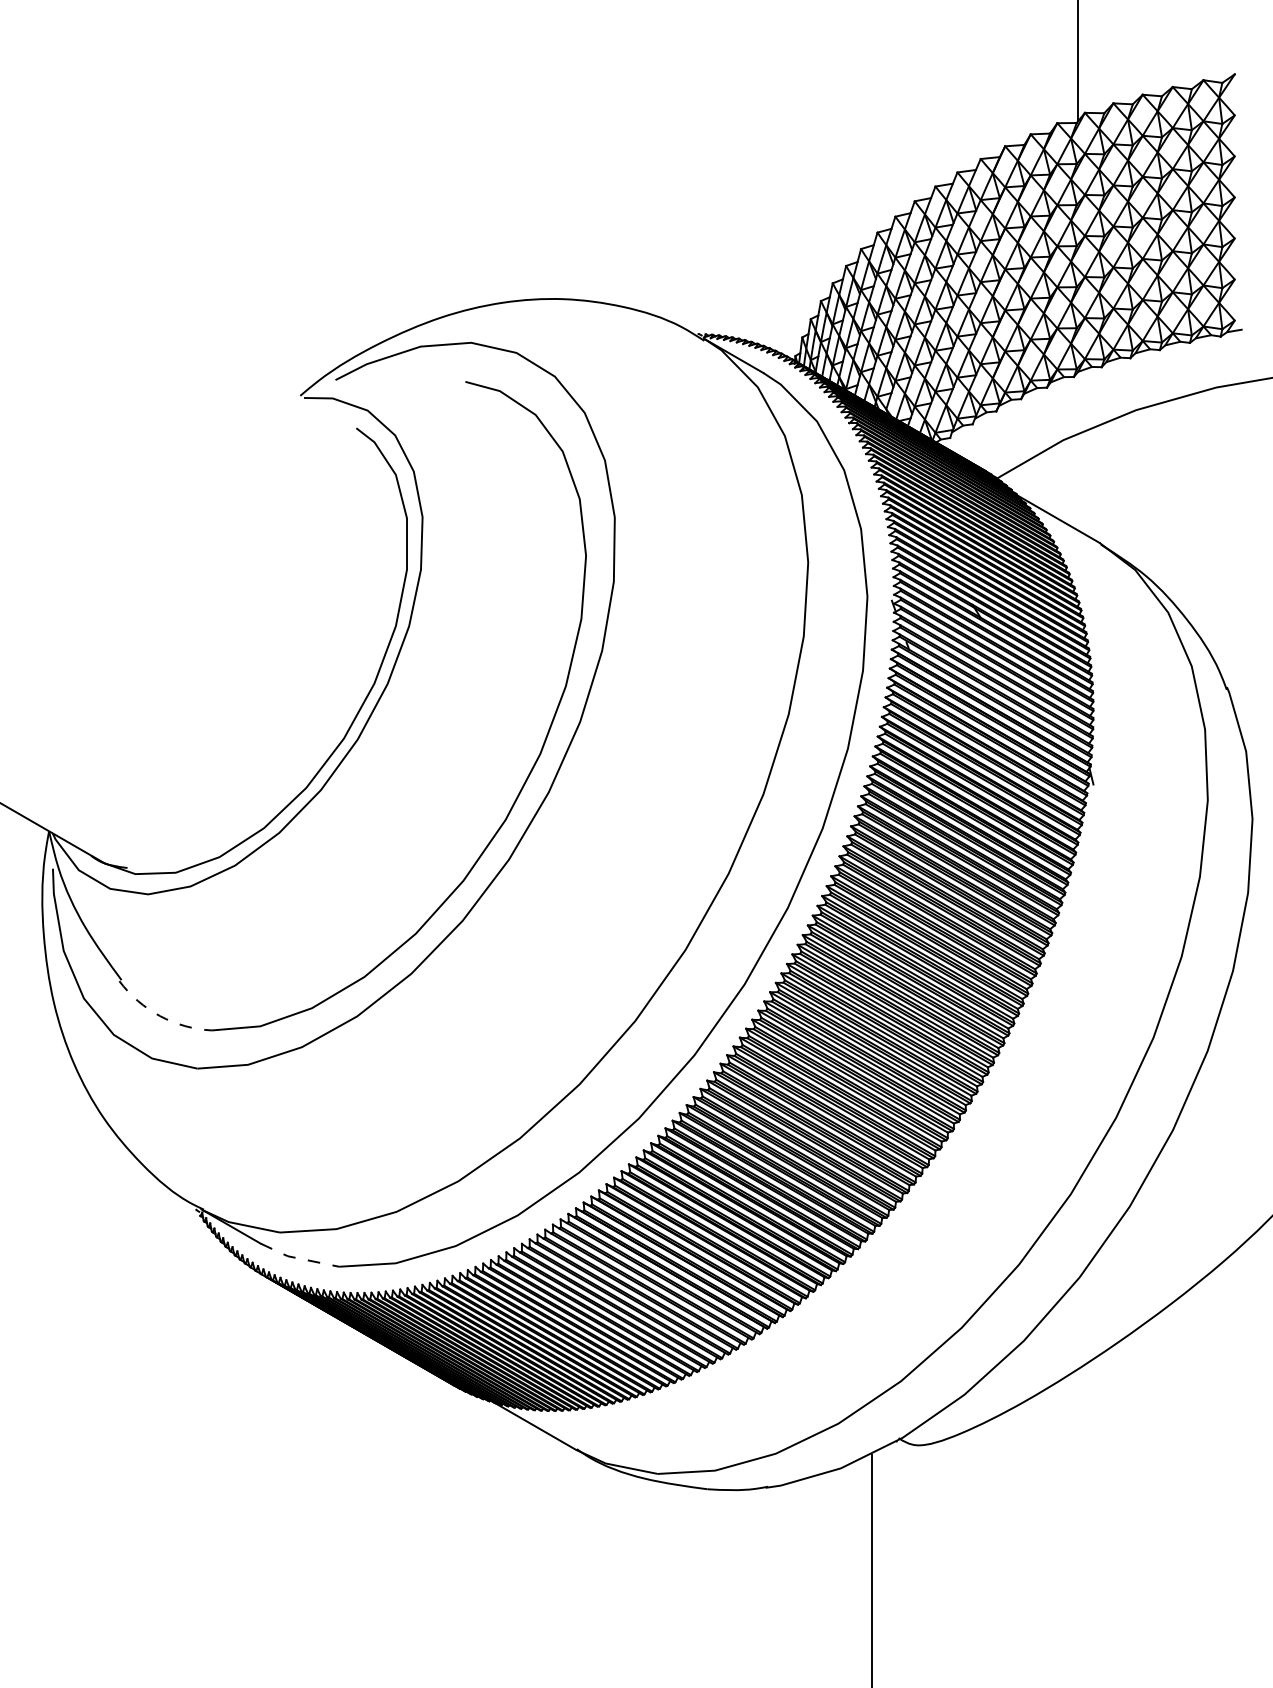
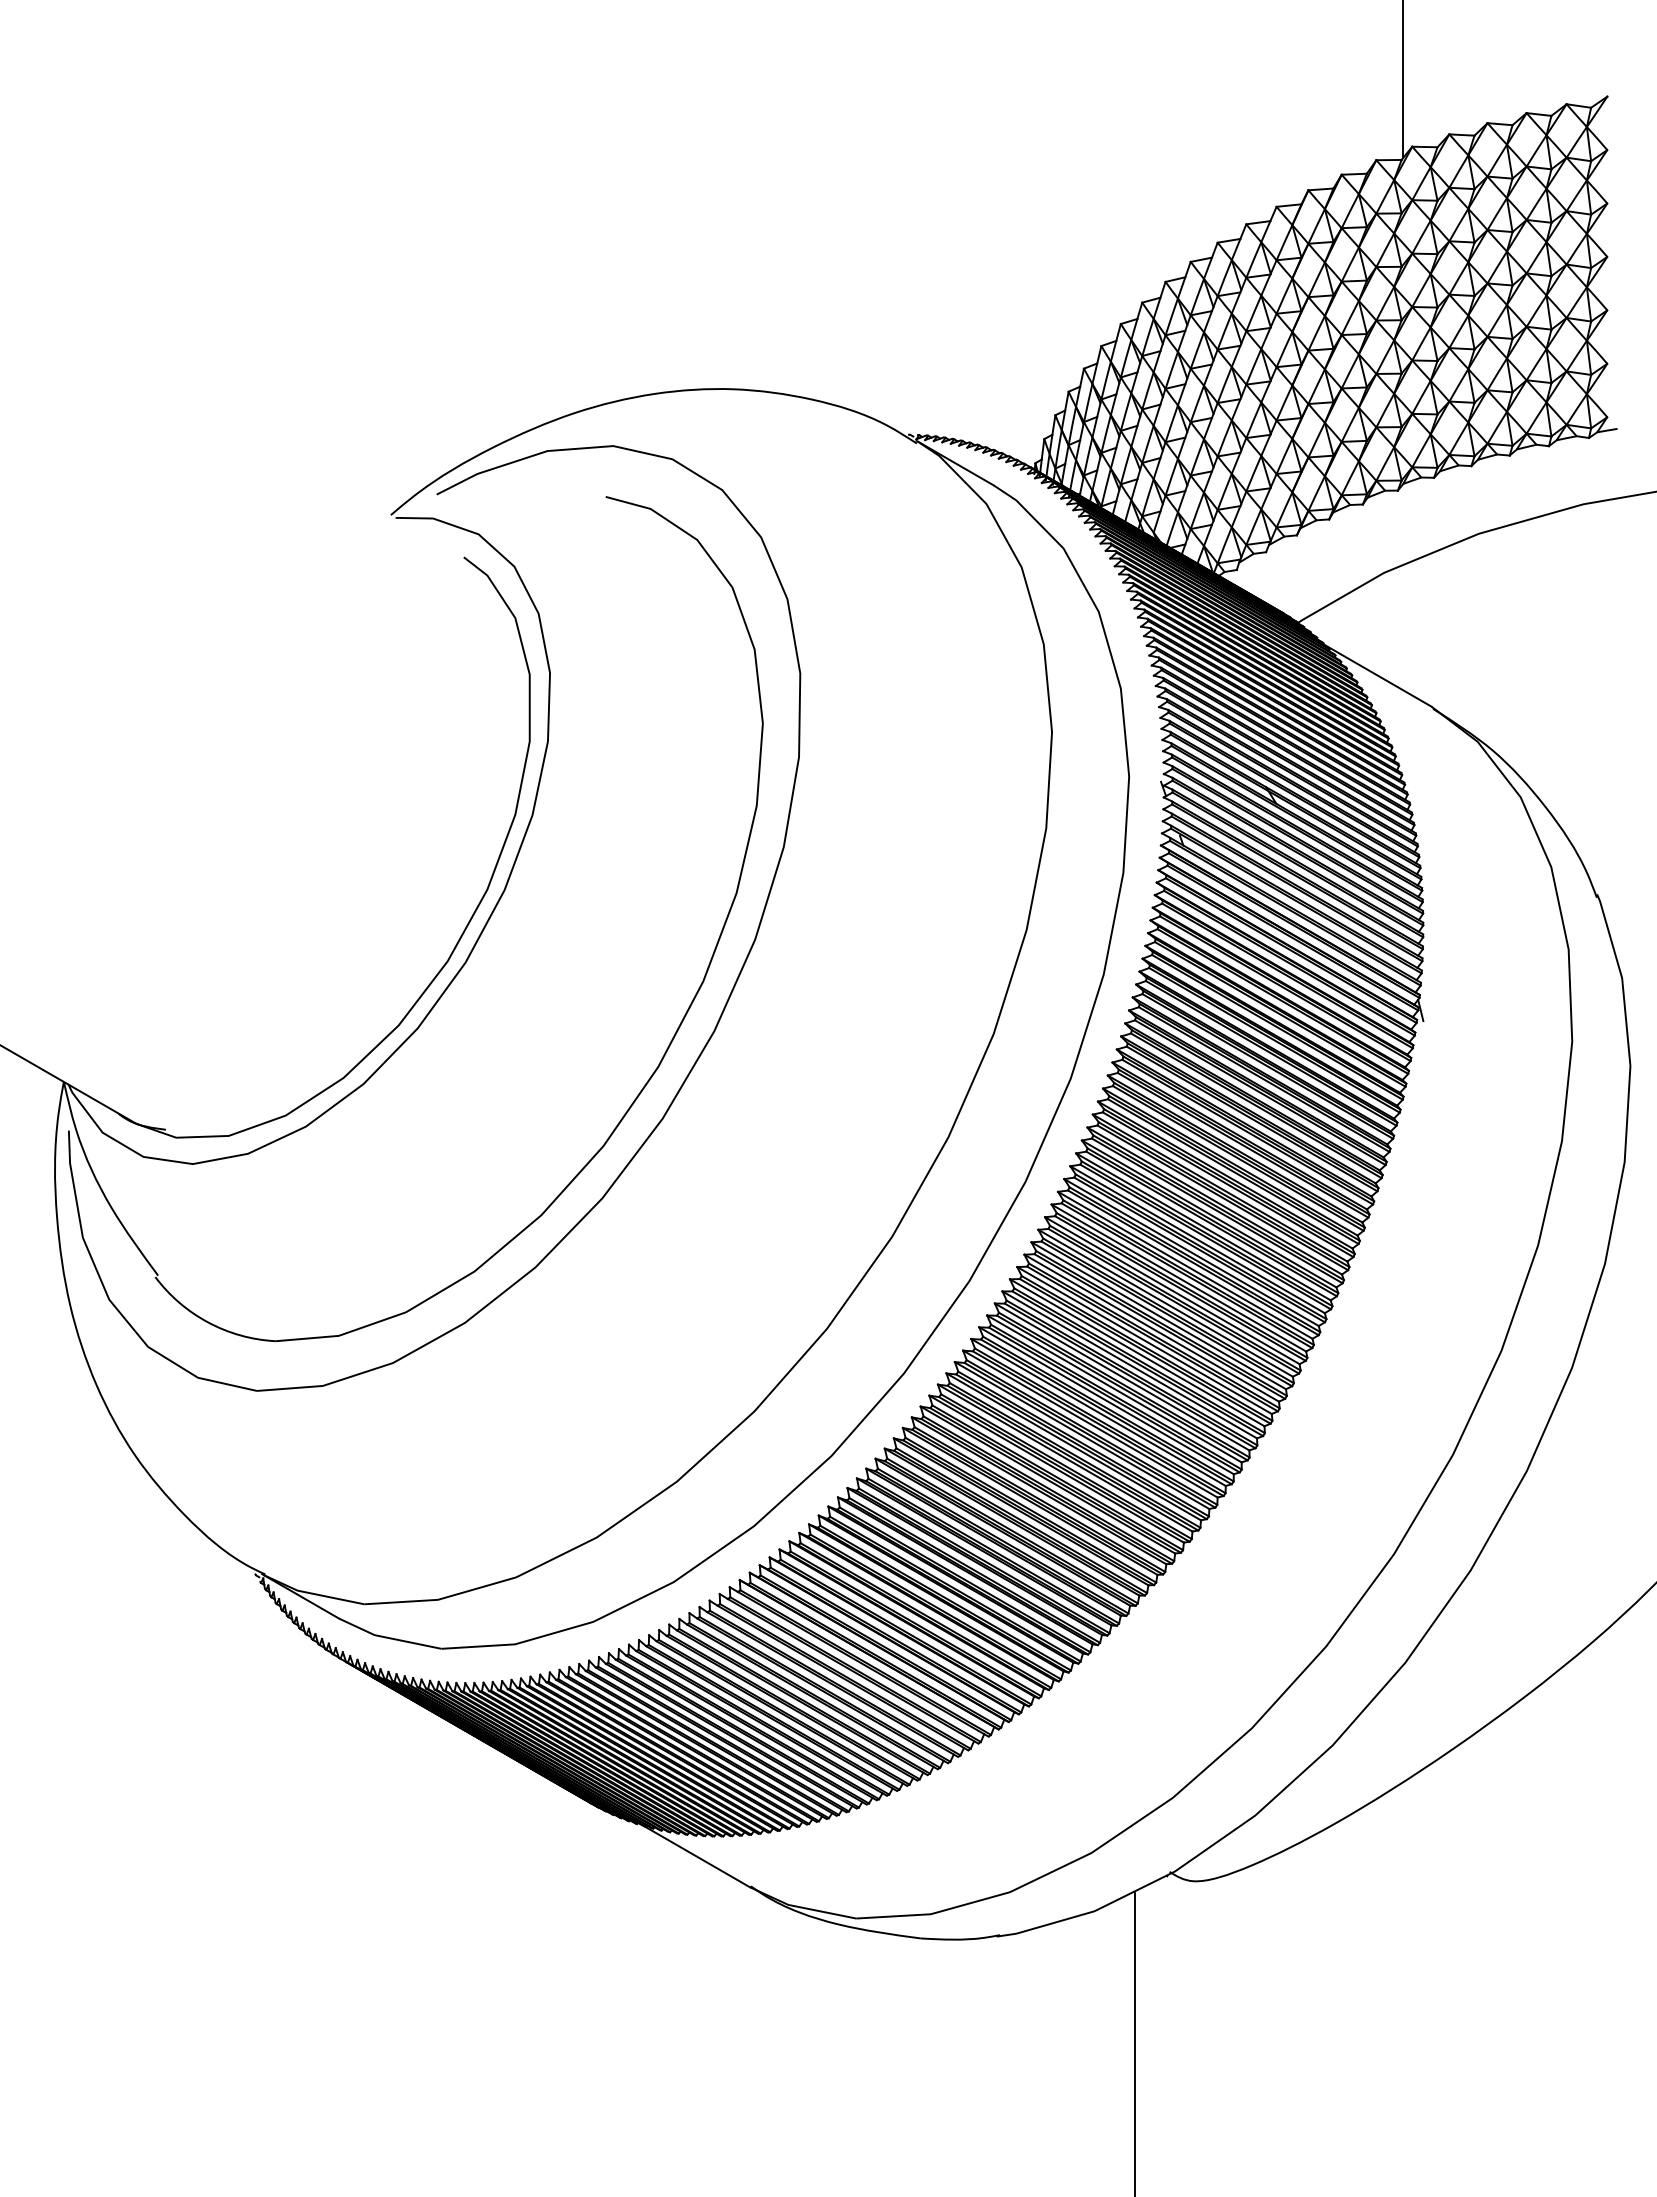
arc: (160, 1016) -> (208, 1322), dashed -> solid
line: (299, 1258) -> (389, 1638), dashed -> solid

